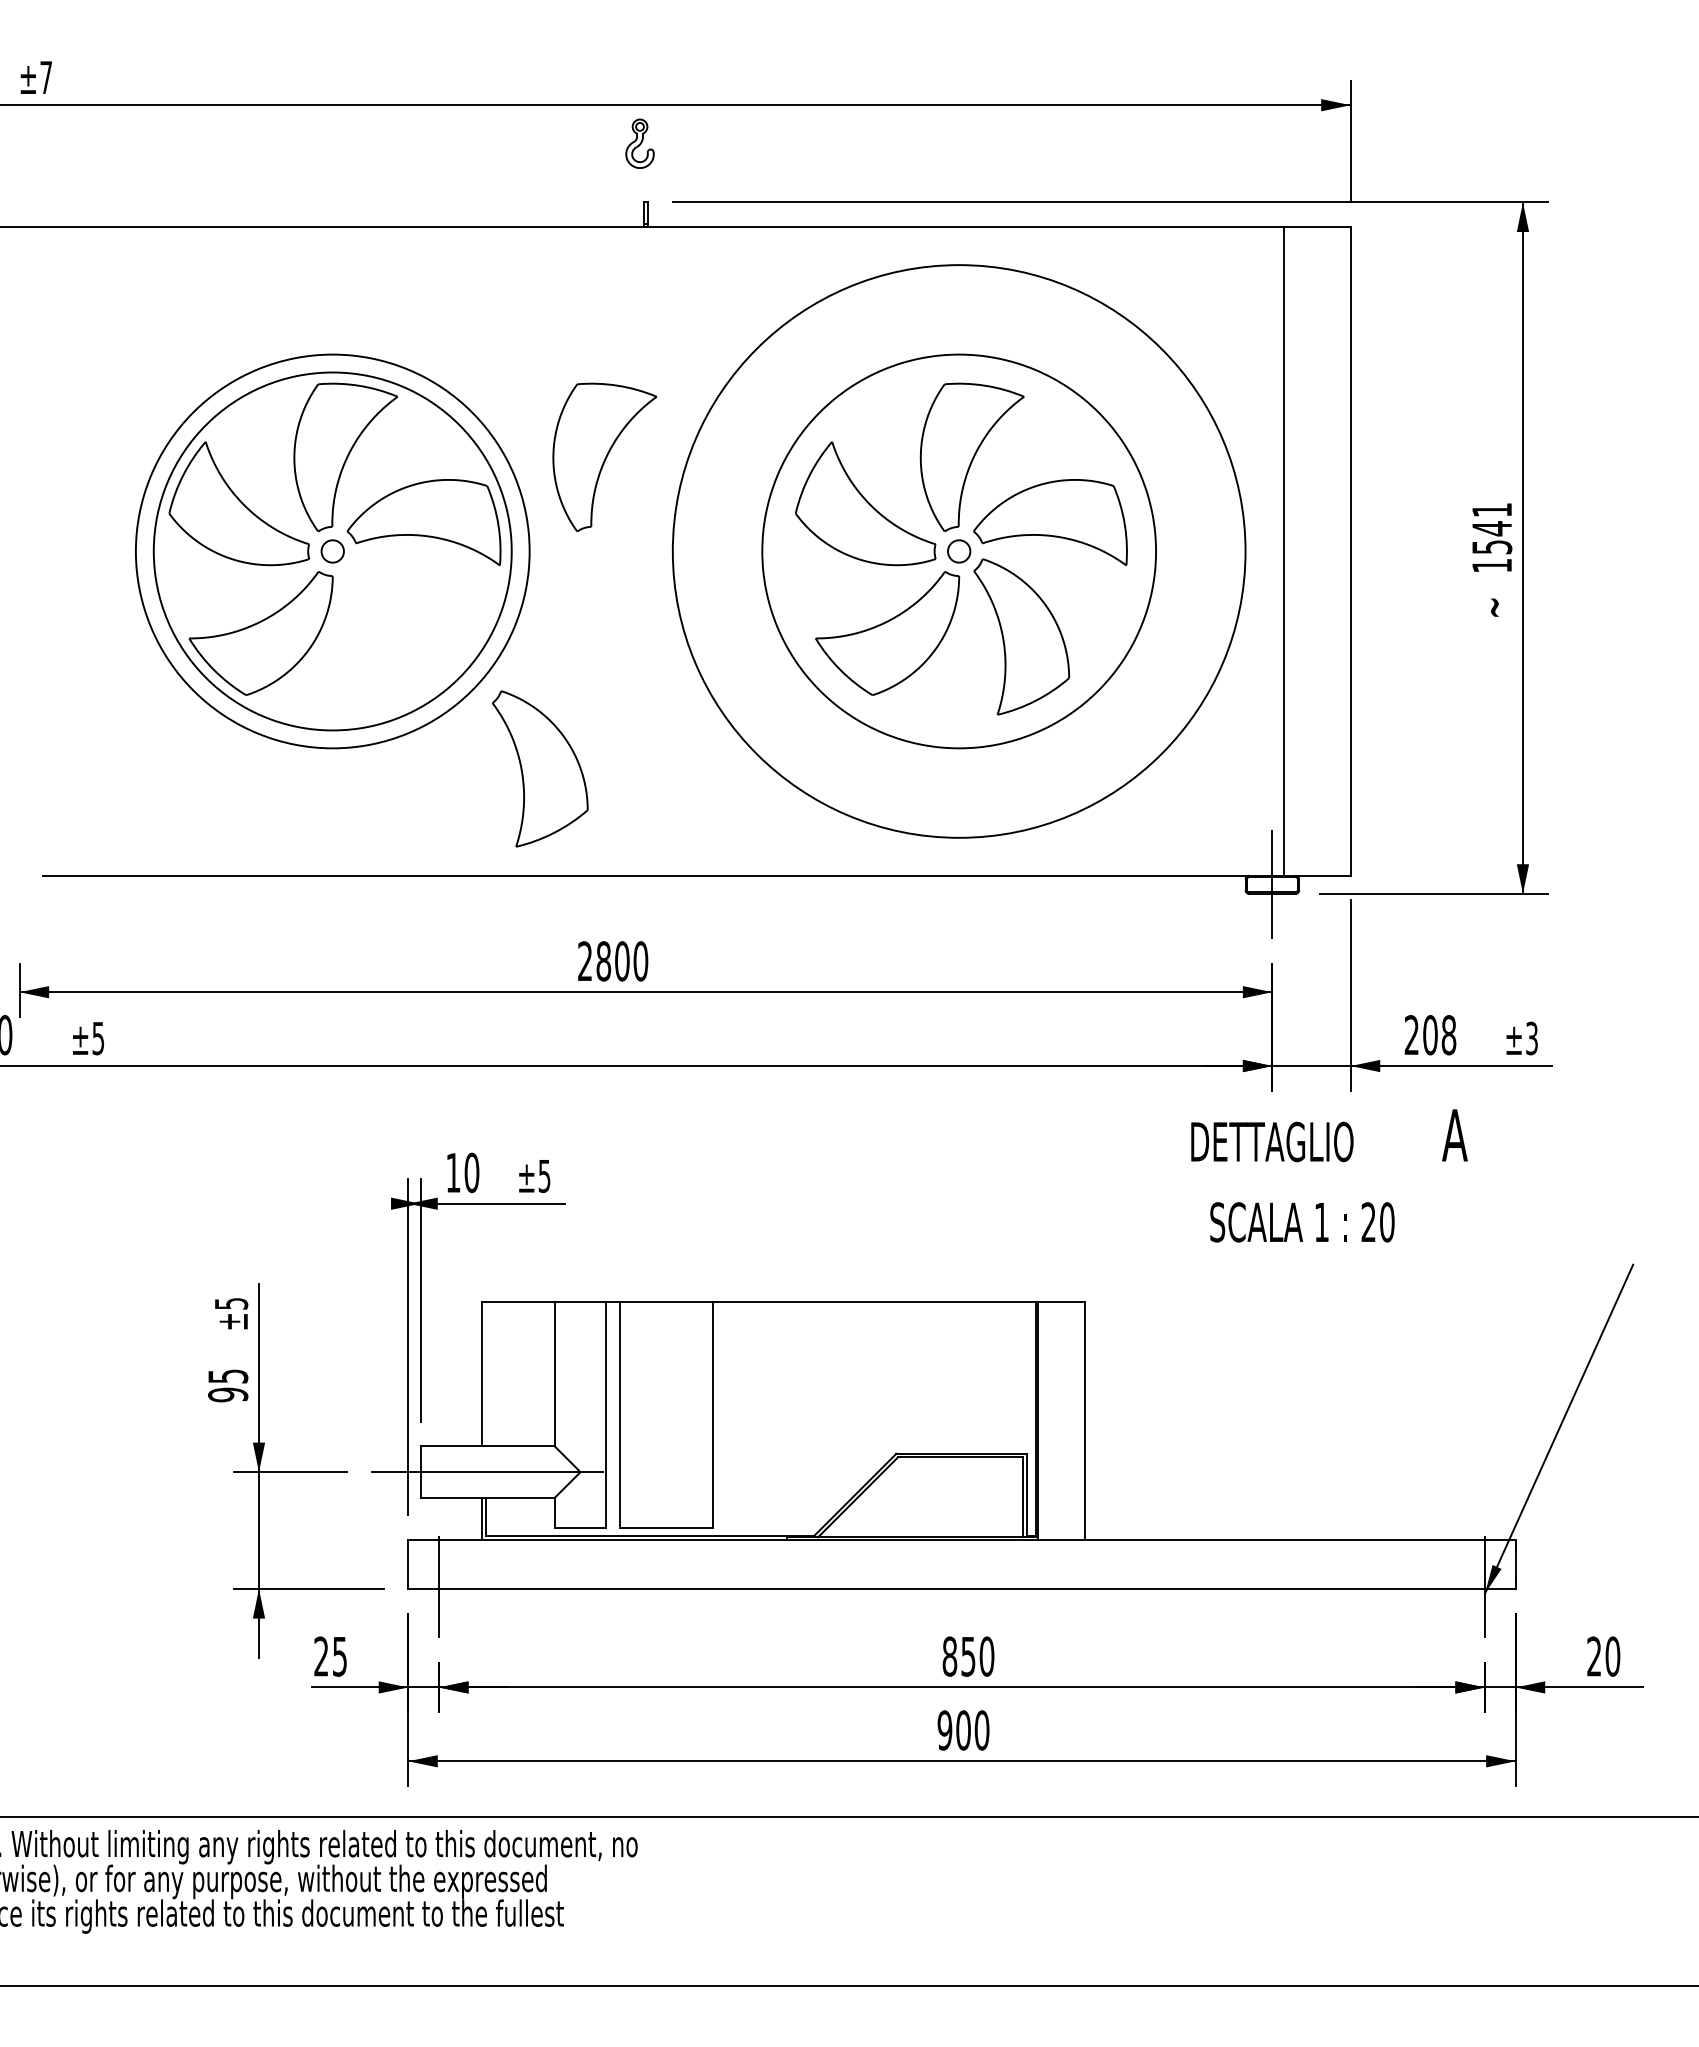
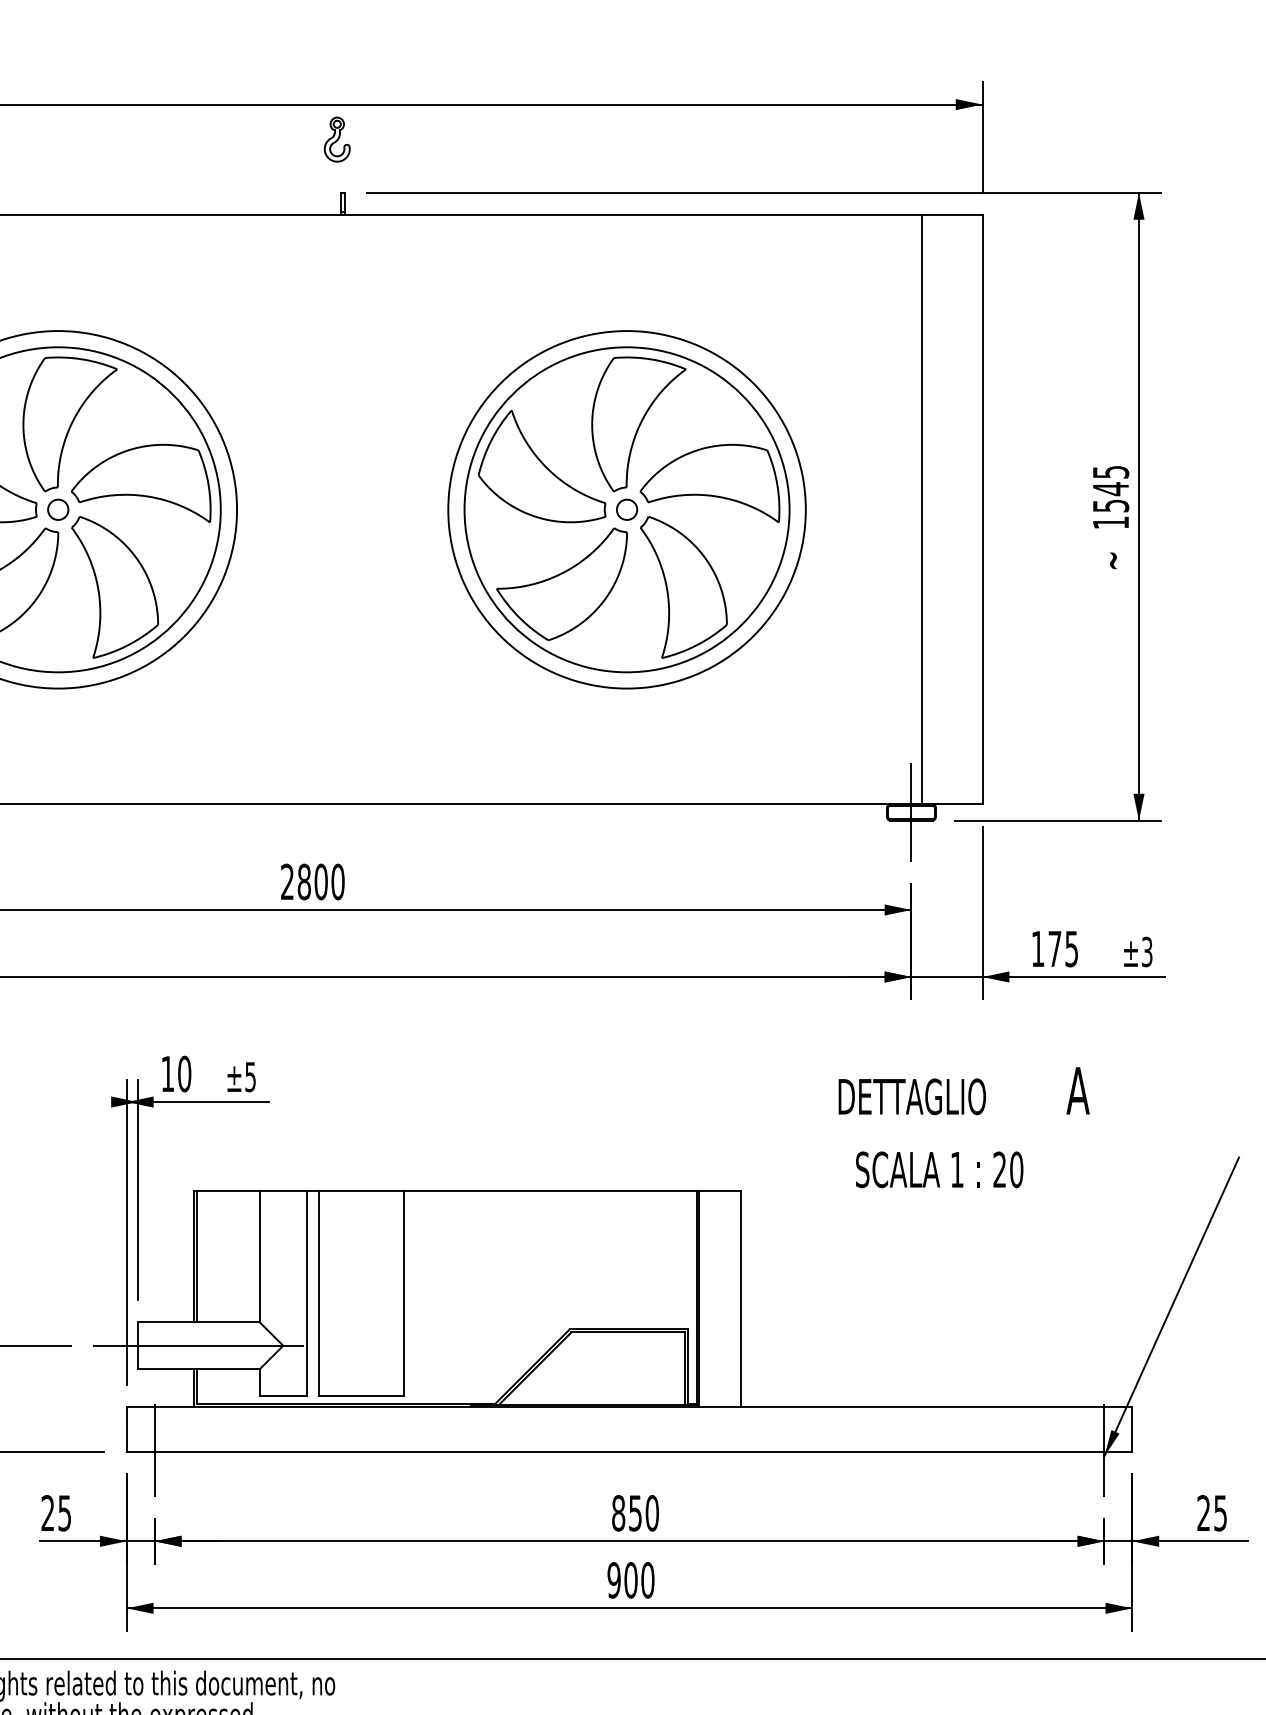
part: (604, 456) -> (305, 423), removed
text: (1492, 510) -> (1111, 472), 1541 -> 1545
circle: (959, 551) -> (627, 509), size x0.62
part: (540, 768) -> (115, 587), moved
text: (1430, 1035) -> (1055, 949), 208 -> 175
text: (1329, 1175) -> (964, 1127), moved
line: (485, 1374) -> (196, 1257), added
text: (1612, 1656) -> (1220, 1513), 20 -> 25

